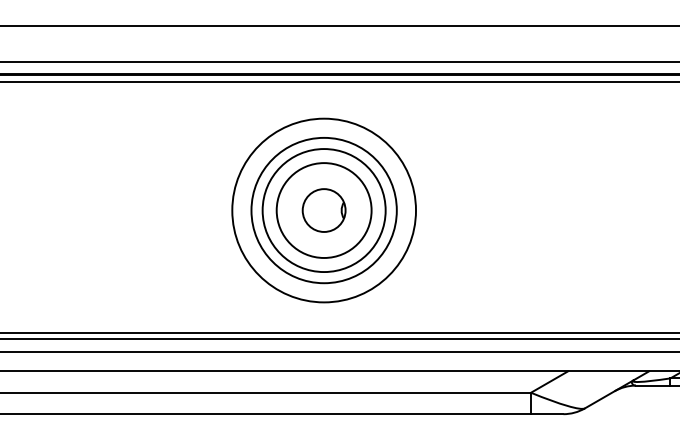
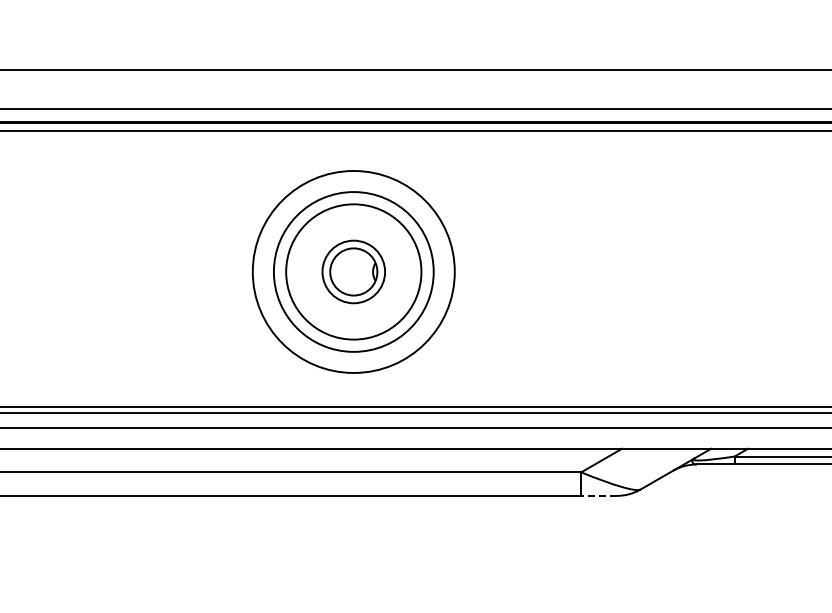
circle: (323, 210) -> (353, 271), size x0.6
line: (547, 413) -> (599, 495), solid -> dashed

